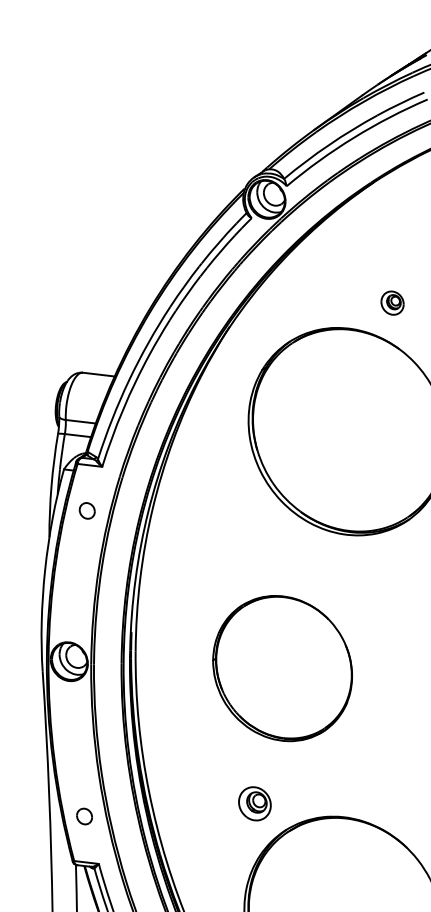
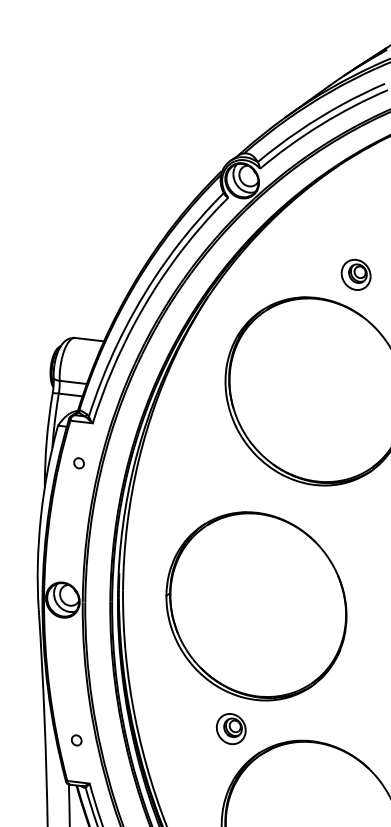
part: (392, 302) -> (356, 274), size x1.43
part: (86, 510) -> (78, 462), size x0.71
part: (282, 668) -> (256, 606), size x1.43
part: (84, 815) -> (76, 739), size x0.71

